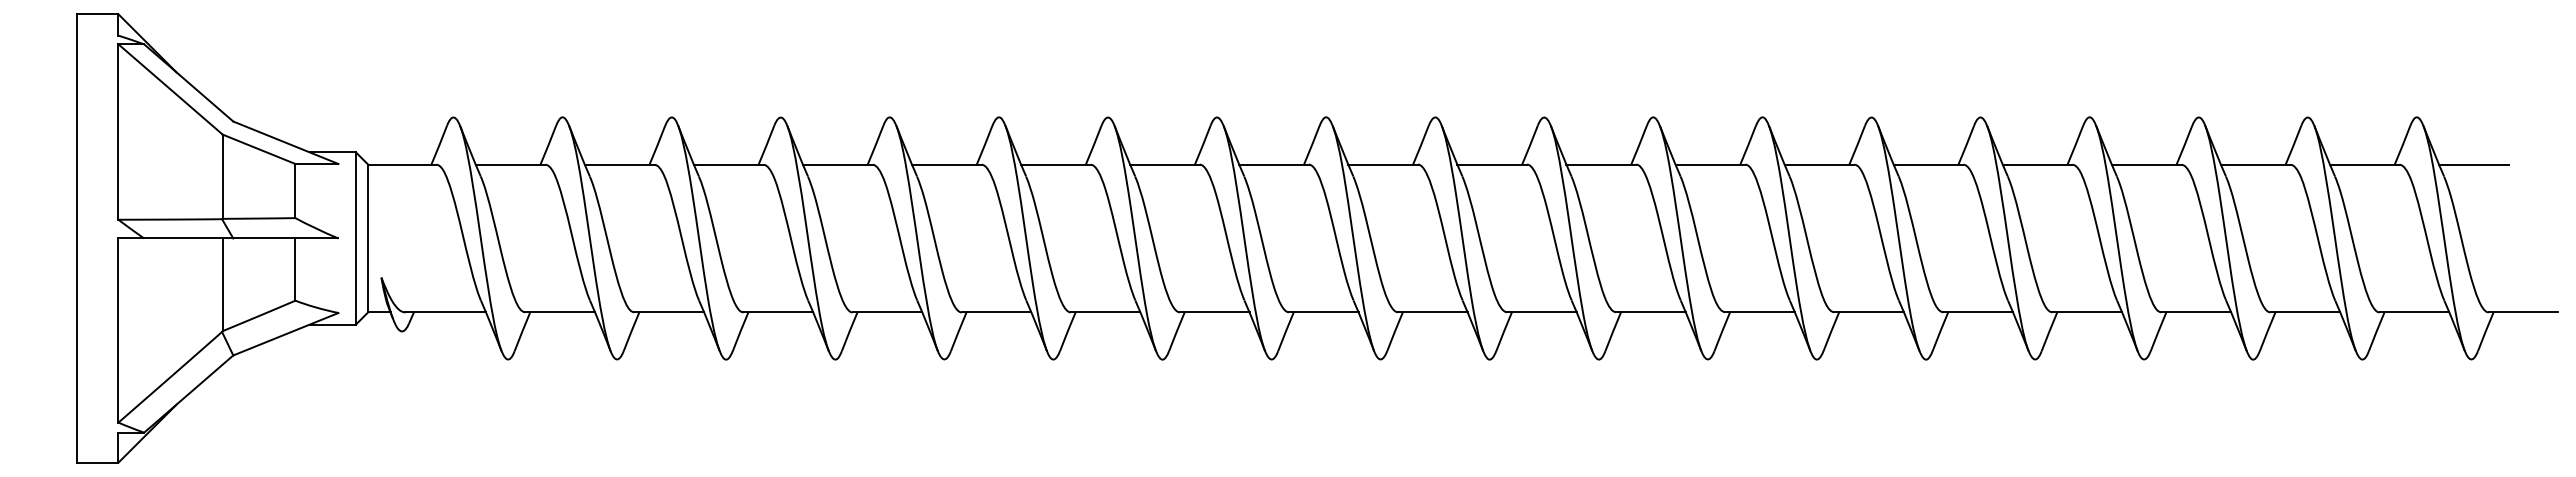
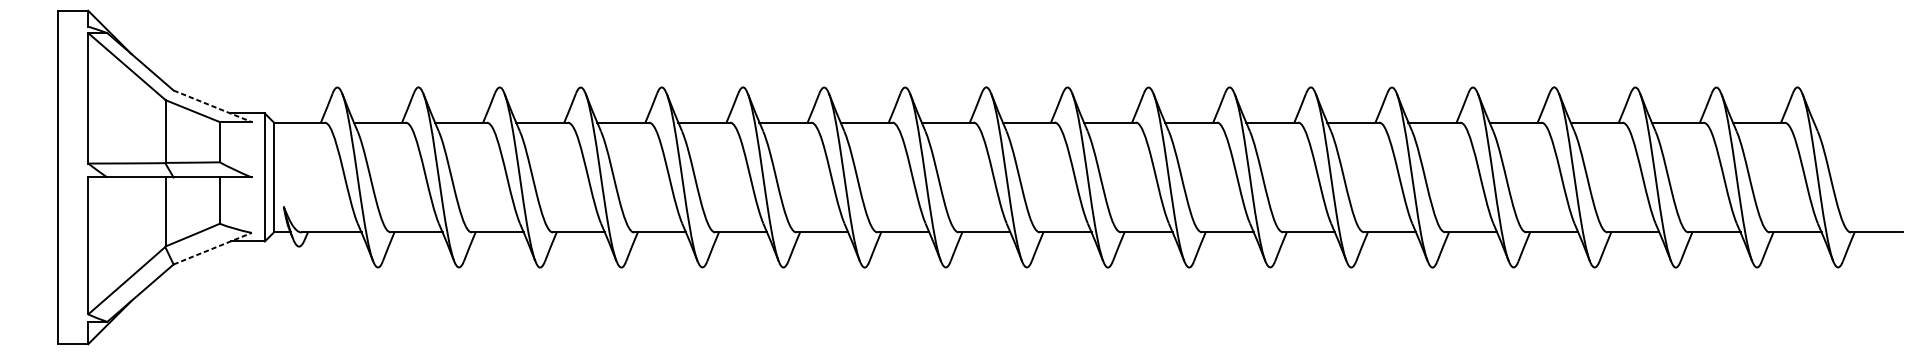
line: (285, 142) -> (212, 106), solid -> dashed
line: (2473, 164) -> (1839, 122), removed
line: (285, 334) -> (212, 248), solid -> dashed

